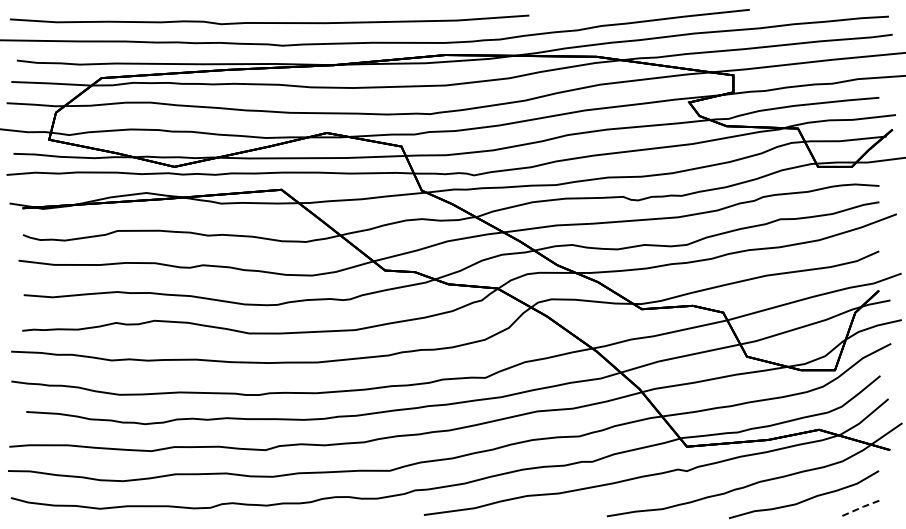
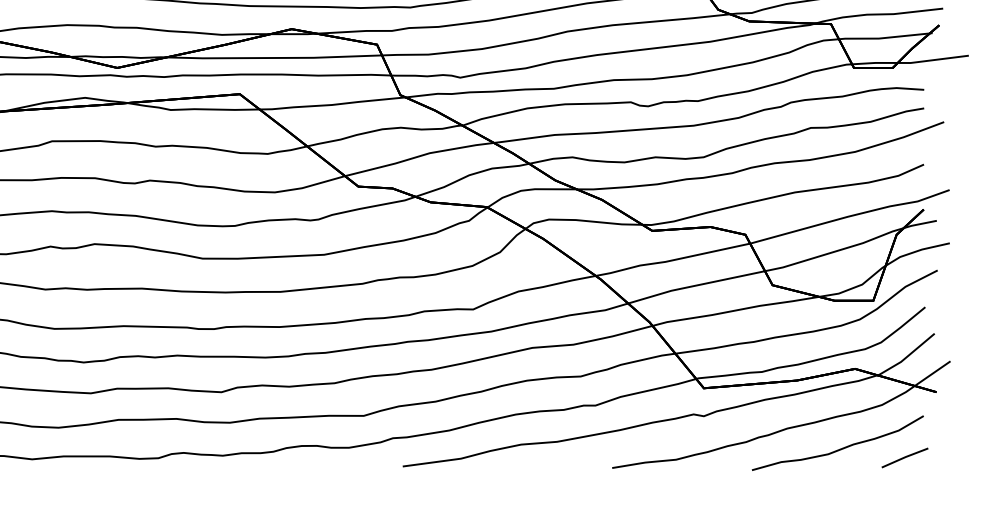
line: (863, 506) -> (905, 456), dashed -> solid

